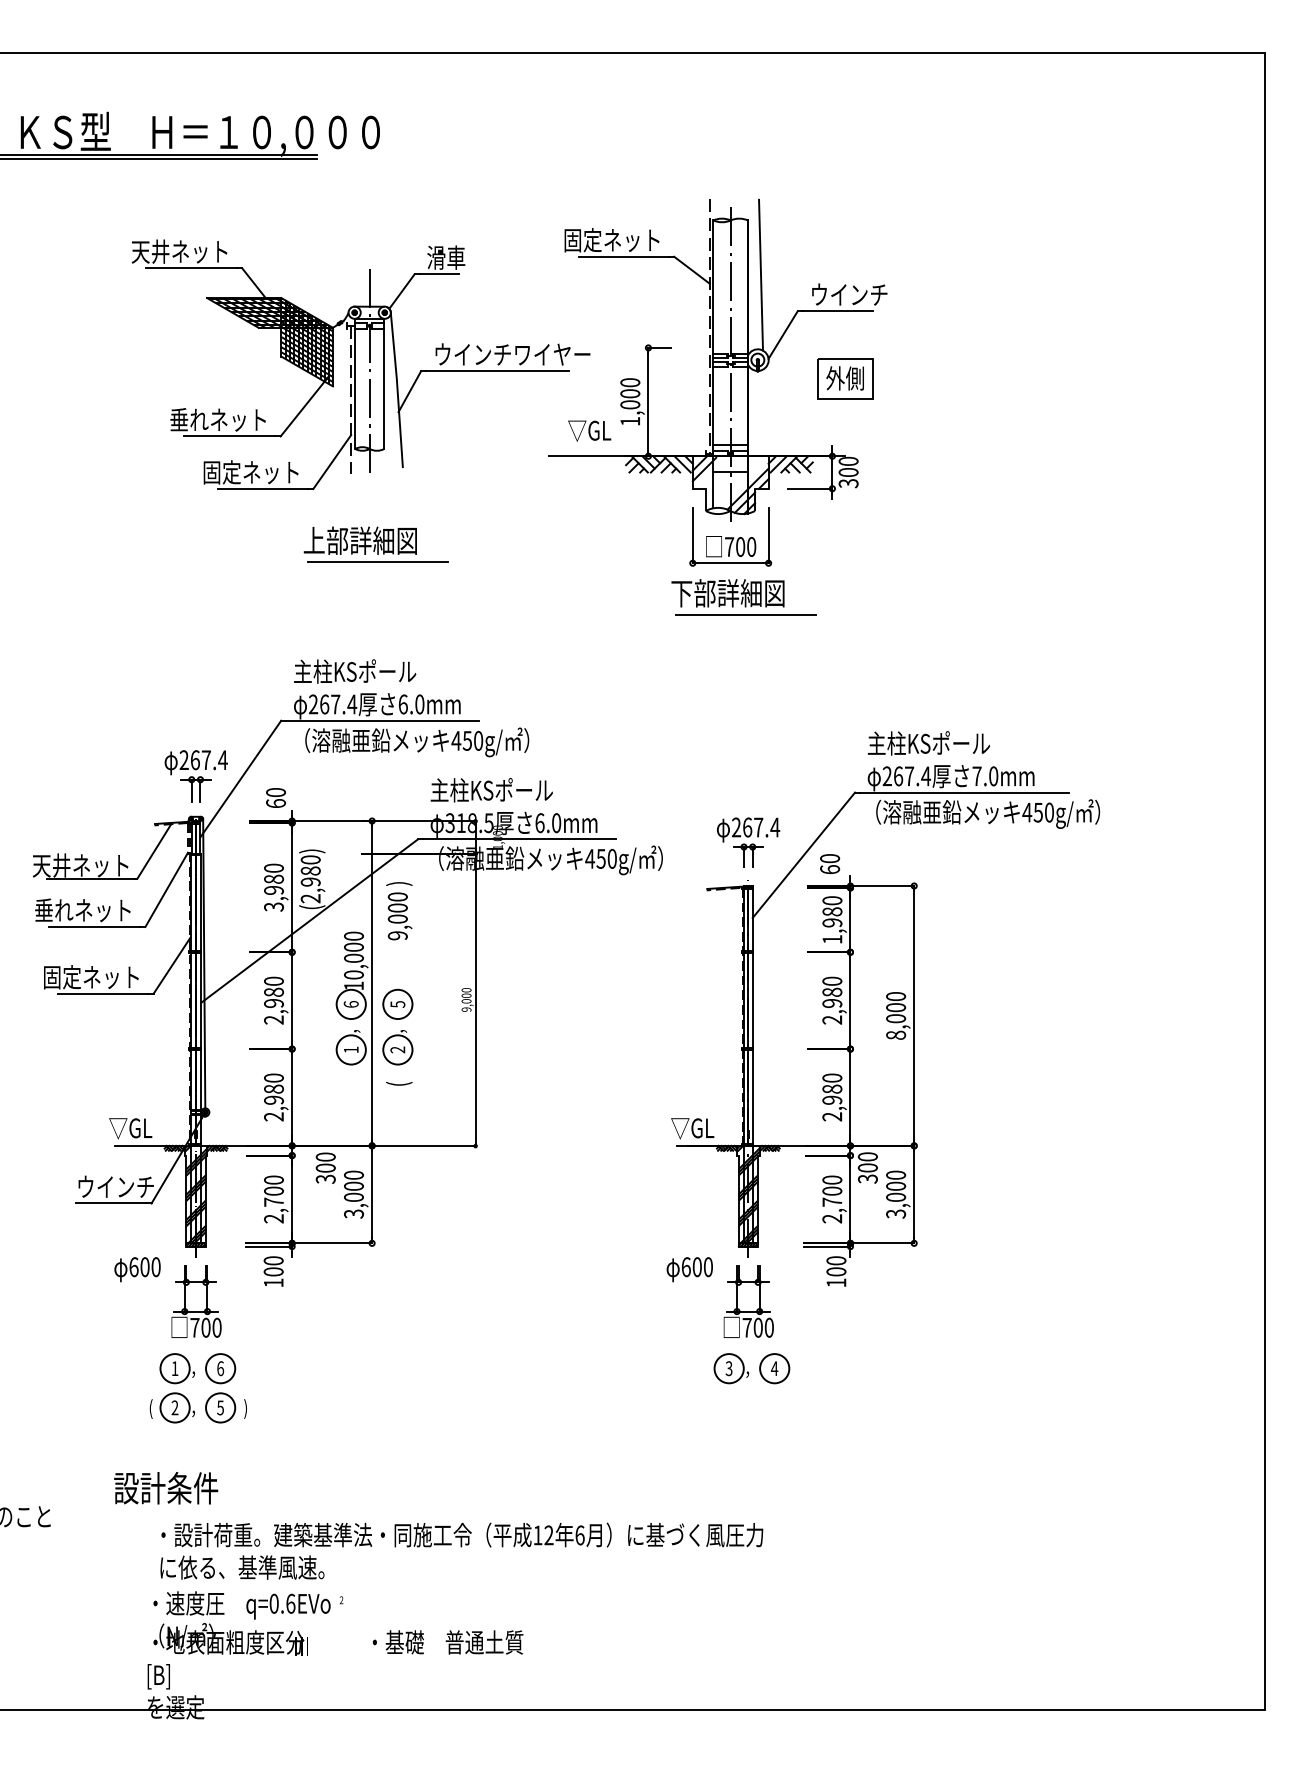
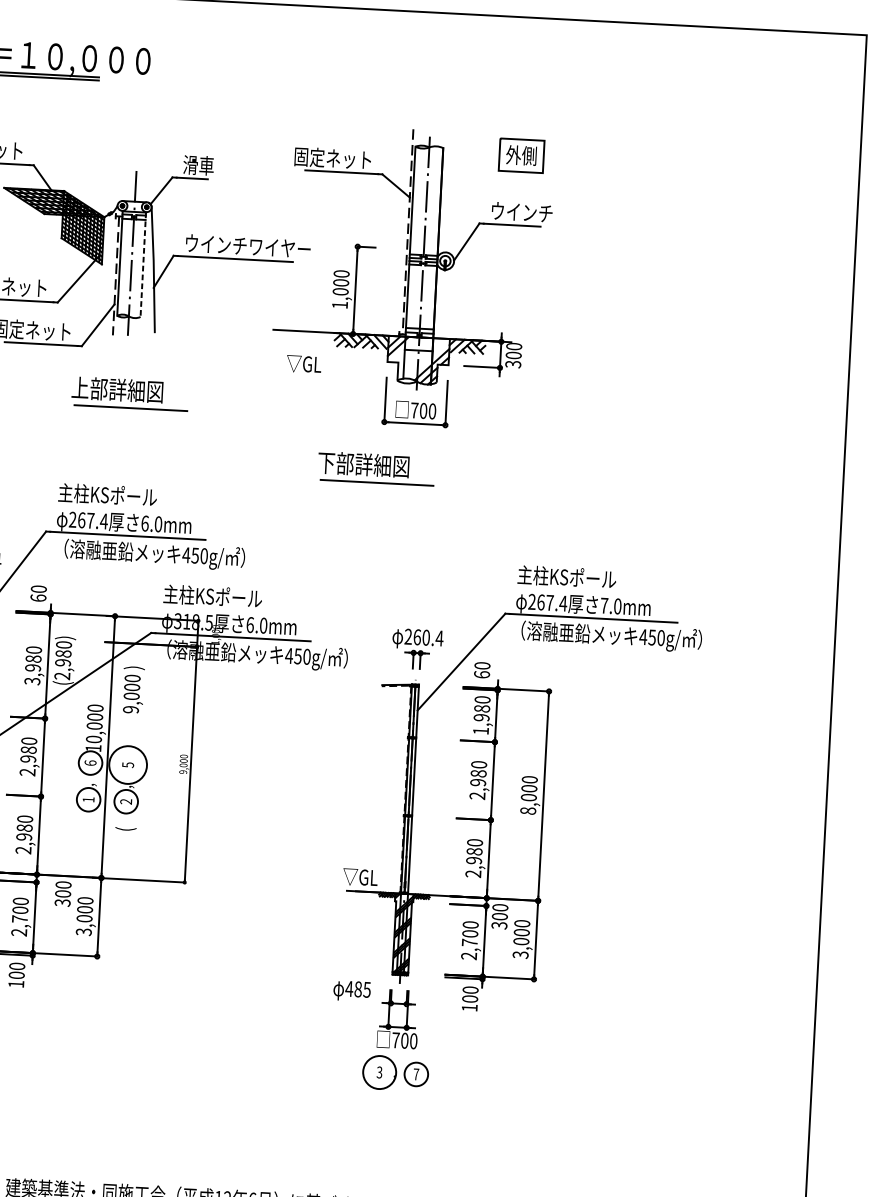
line: (761, 274) -> (451, 192), removed
part: (845, 378) -> (521, 155), moved
line: (384, 384) -> (143, 265), solid -> dashed
text: (589, 430) -> (303, 363), moved
part: (743, 597) -> (376, 468), moved
text: (758, 827) -> (426, 637), 267.4 -> 260.4
circle: (397, 1004) -> (127, 765), size x1.6
text: (696, 1267) -> (357, 989), 600 -> 485
circle: (728, 1368) -> (379, 1072), size x1.4
text: (774, 1368) -> (416, 1074), 4 -> 7

